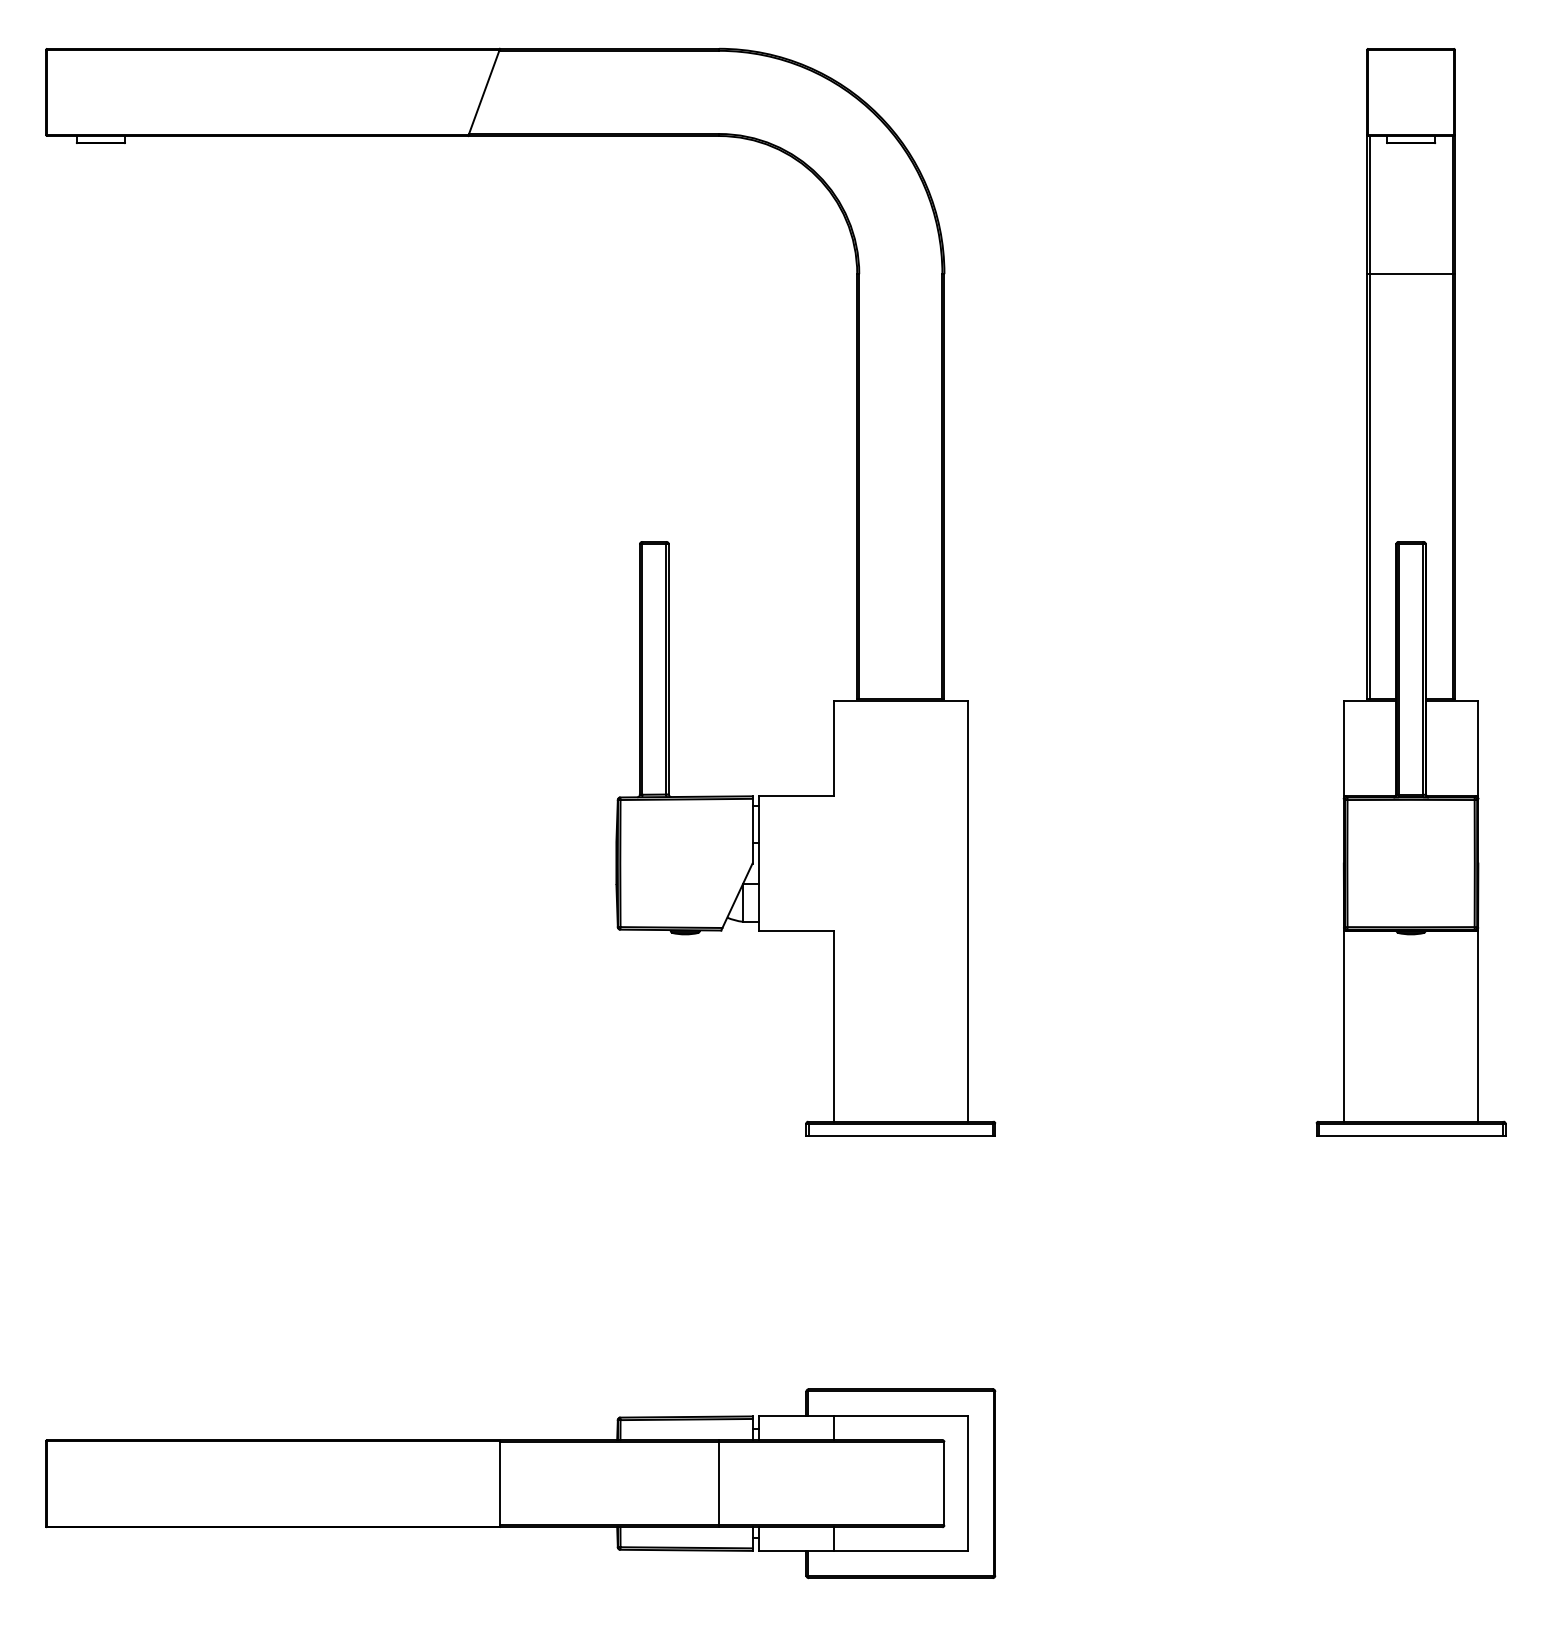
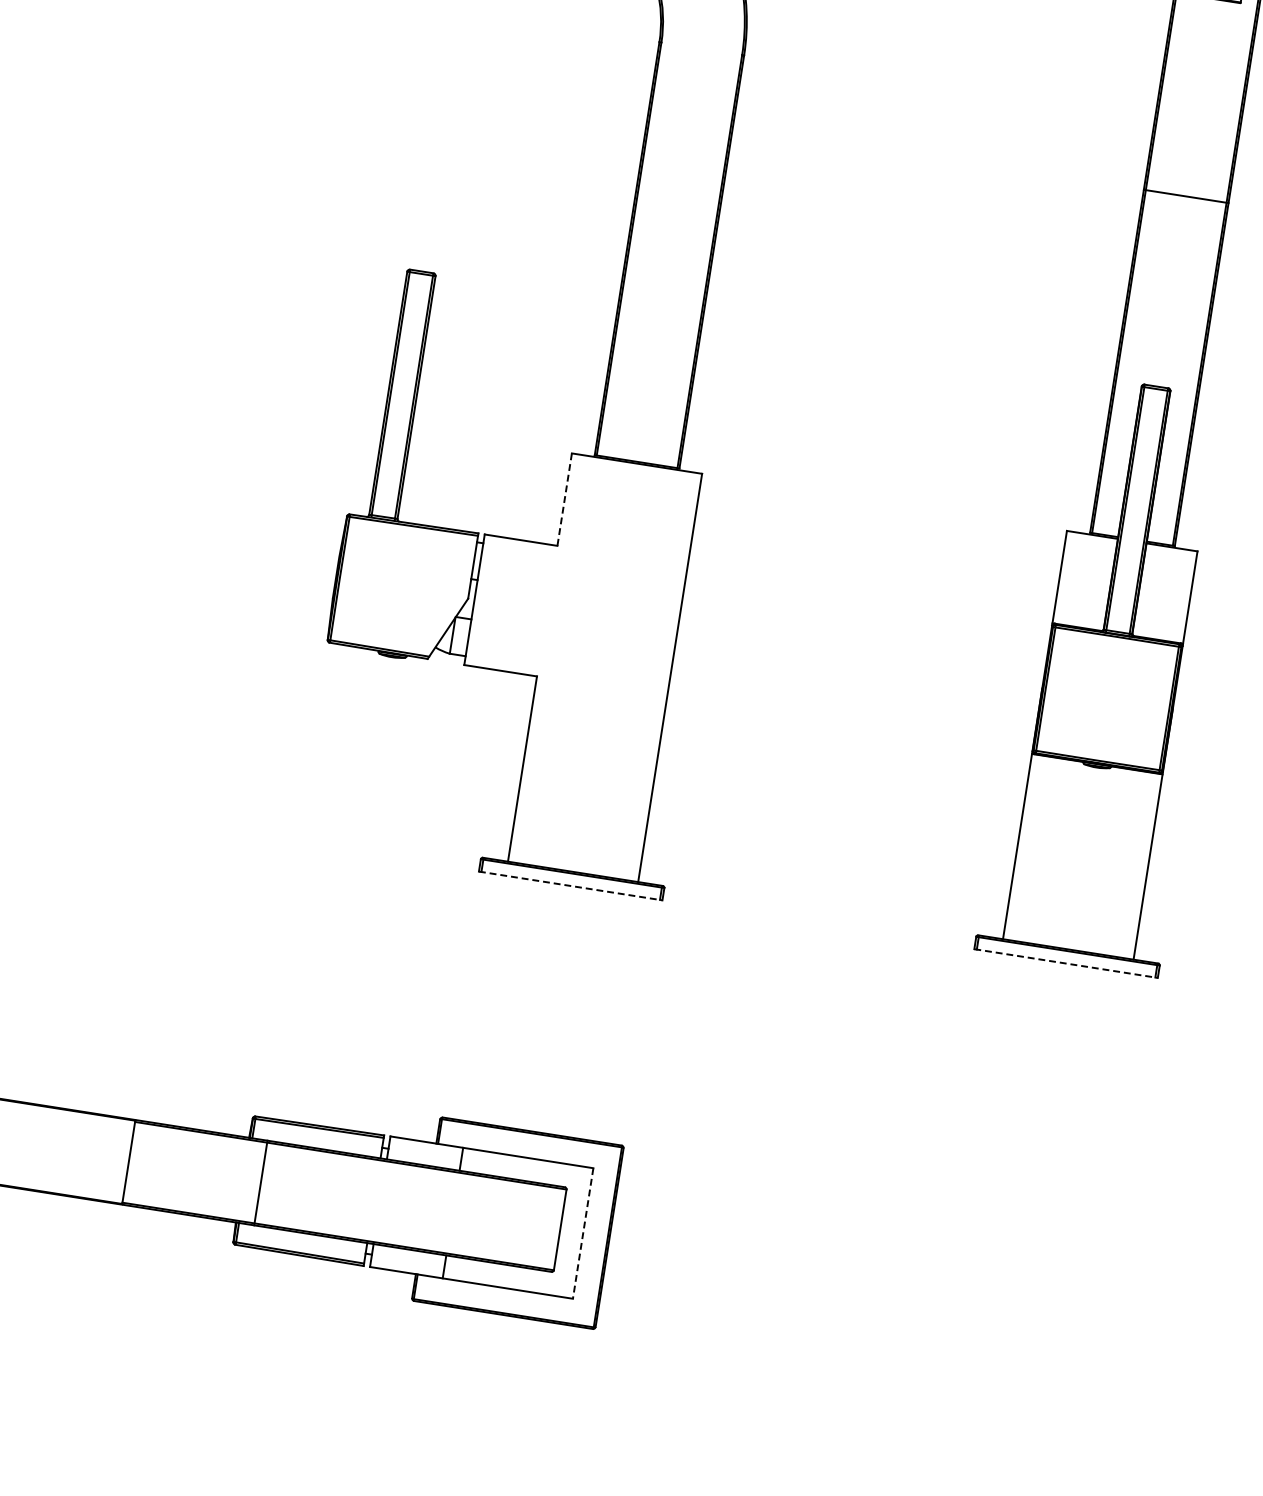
line: (1410, 274) -> (1185, 196), moved
line: (833, 748) -> (564, 499), solid -> dashed
line: (901, 1136) -> (571, 886), solid -> dashed
line: (1411, 1136) -> (1066, 963), solid -> dashed
line: (719, 1483) -> (261, 1182), moved
line: (968, 1484) -> (583, 1234), solid -> dashed

